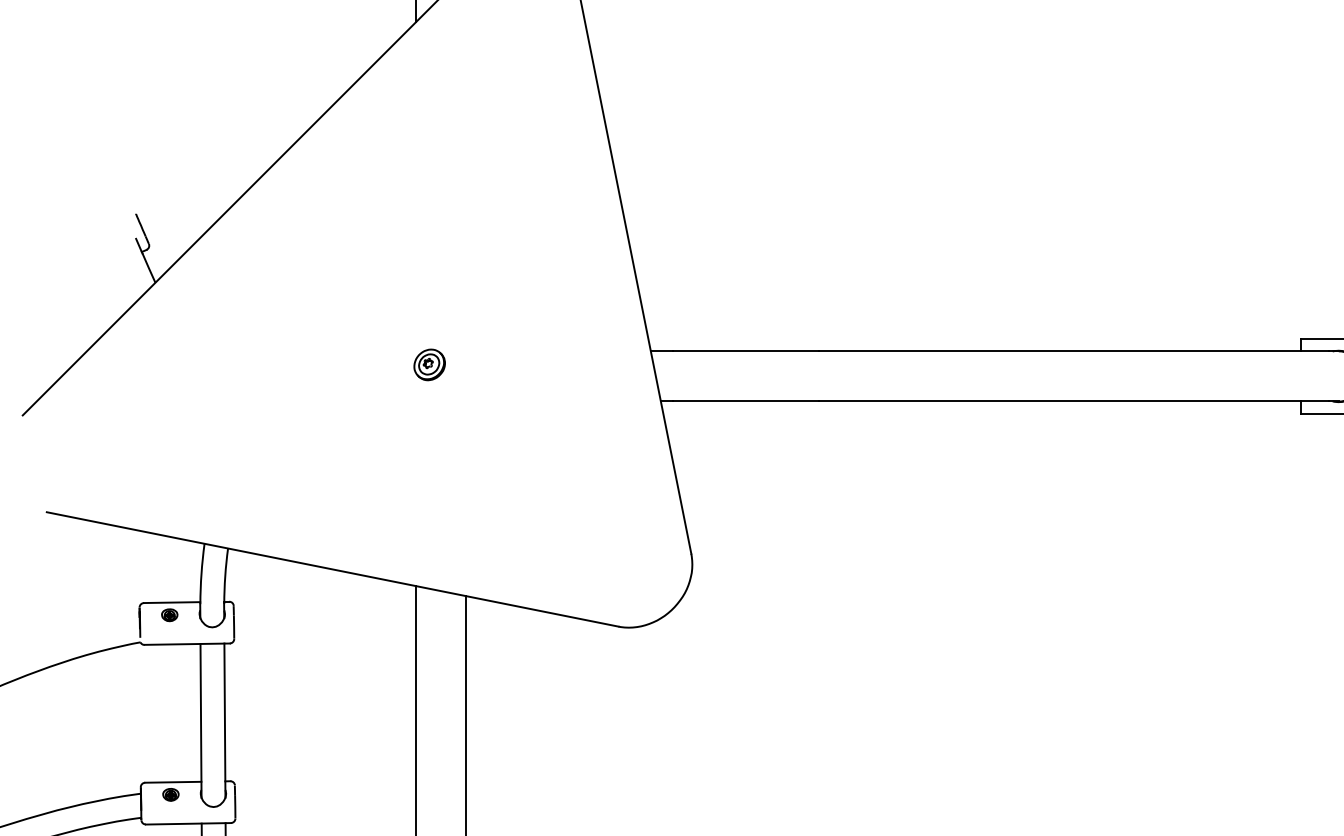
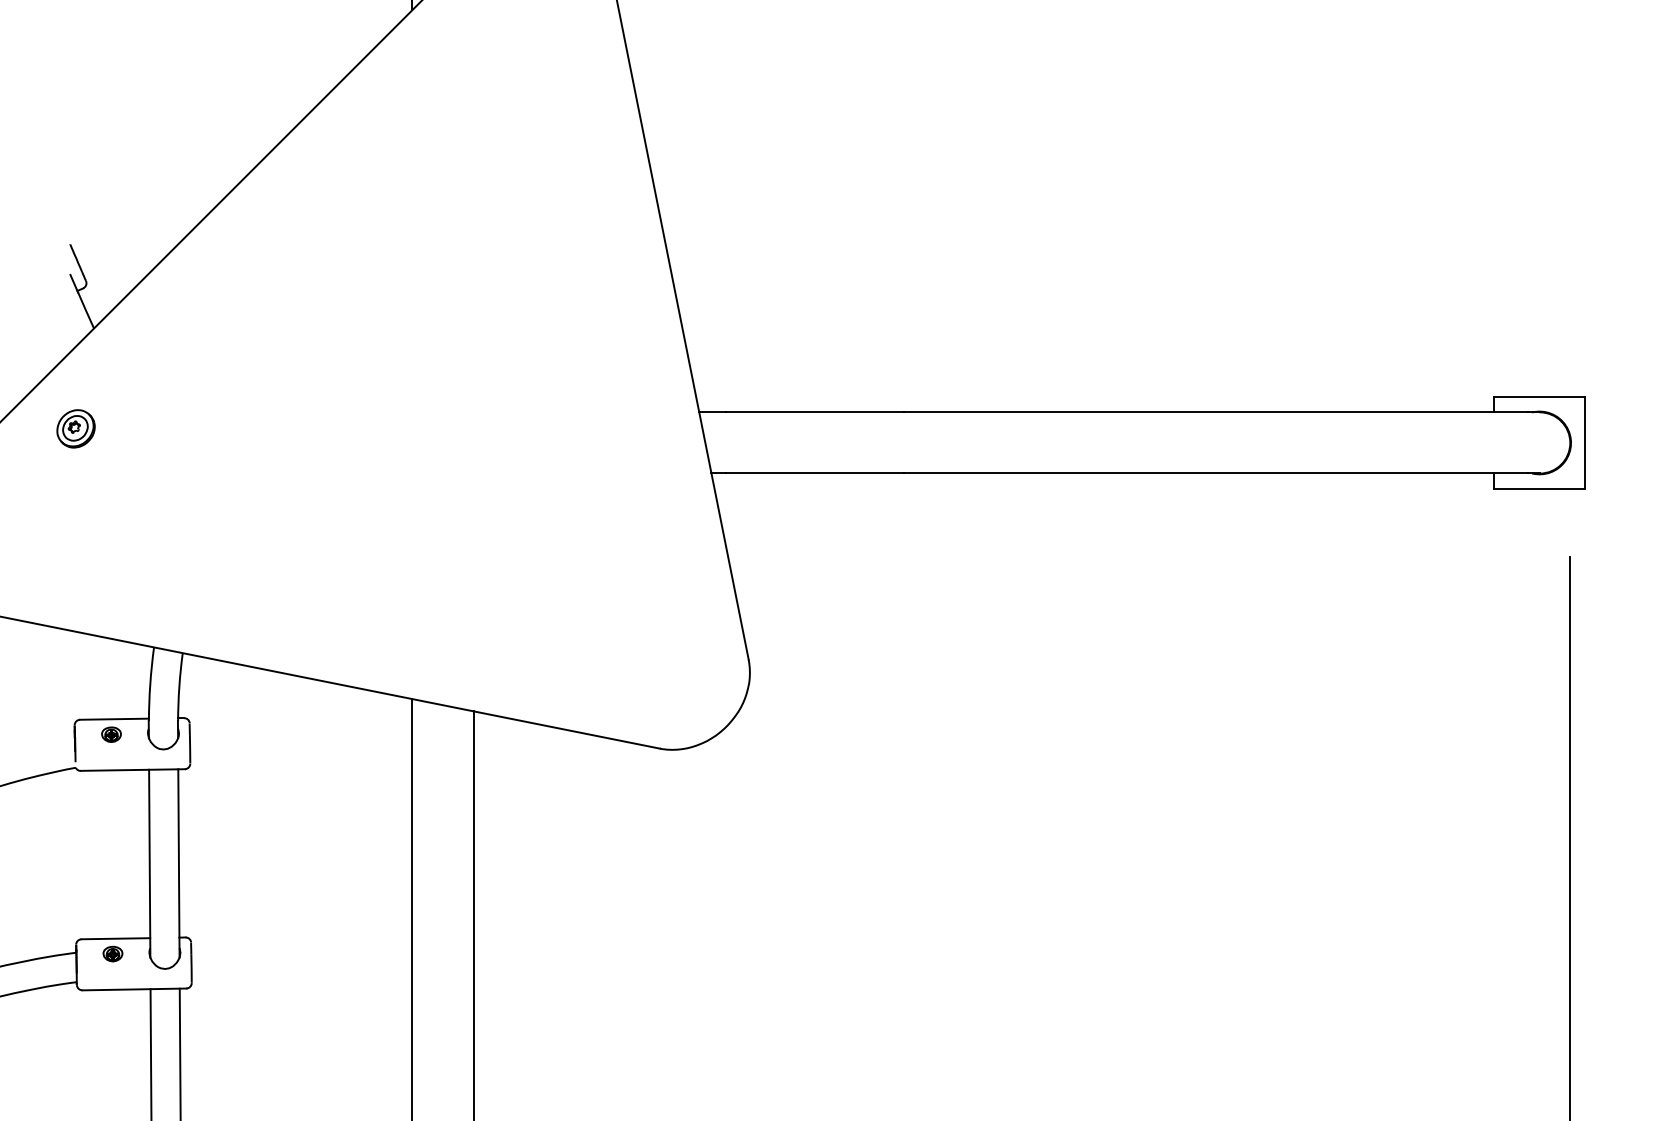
part: (429, 364) -> (75, 428), moved

